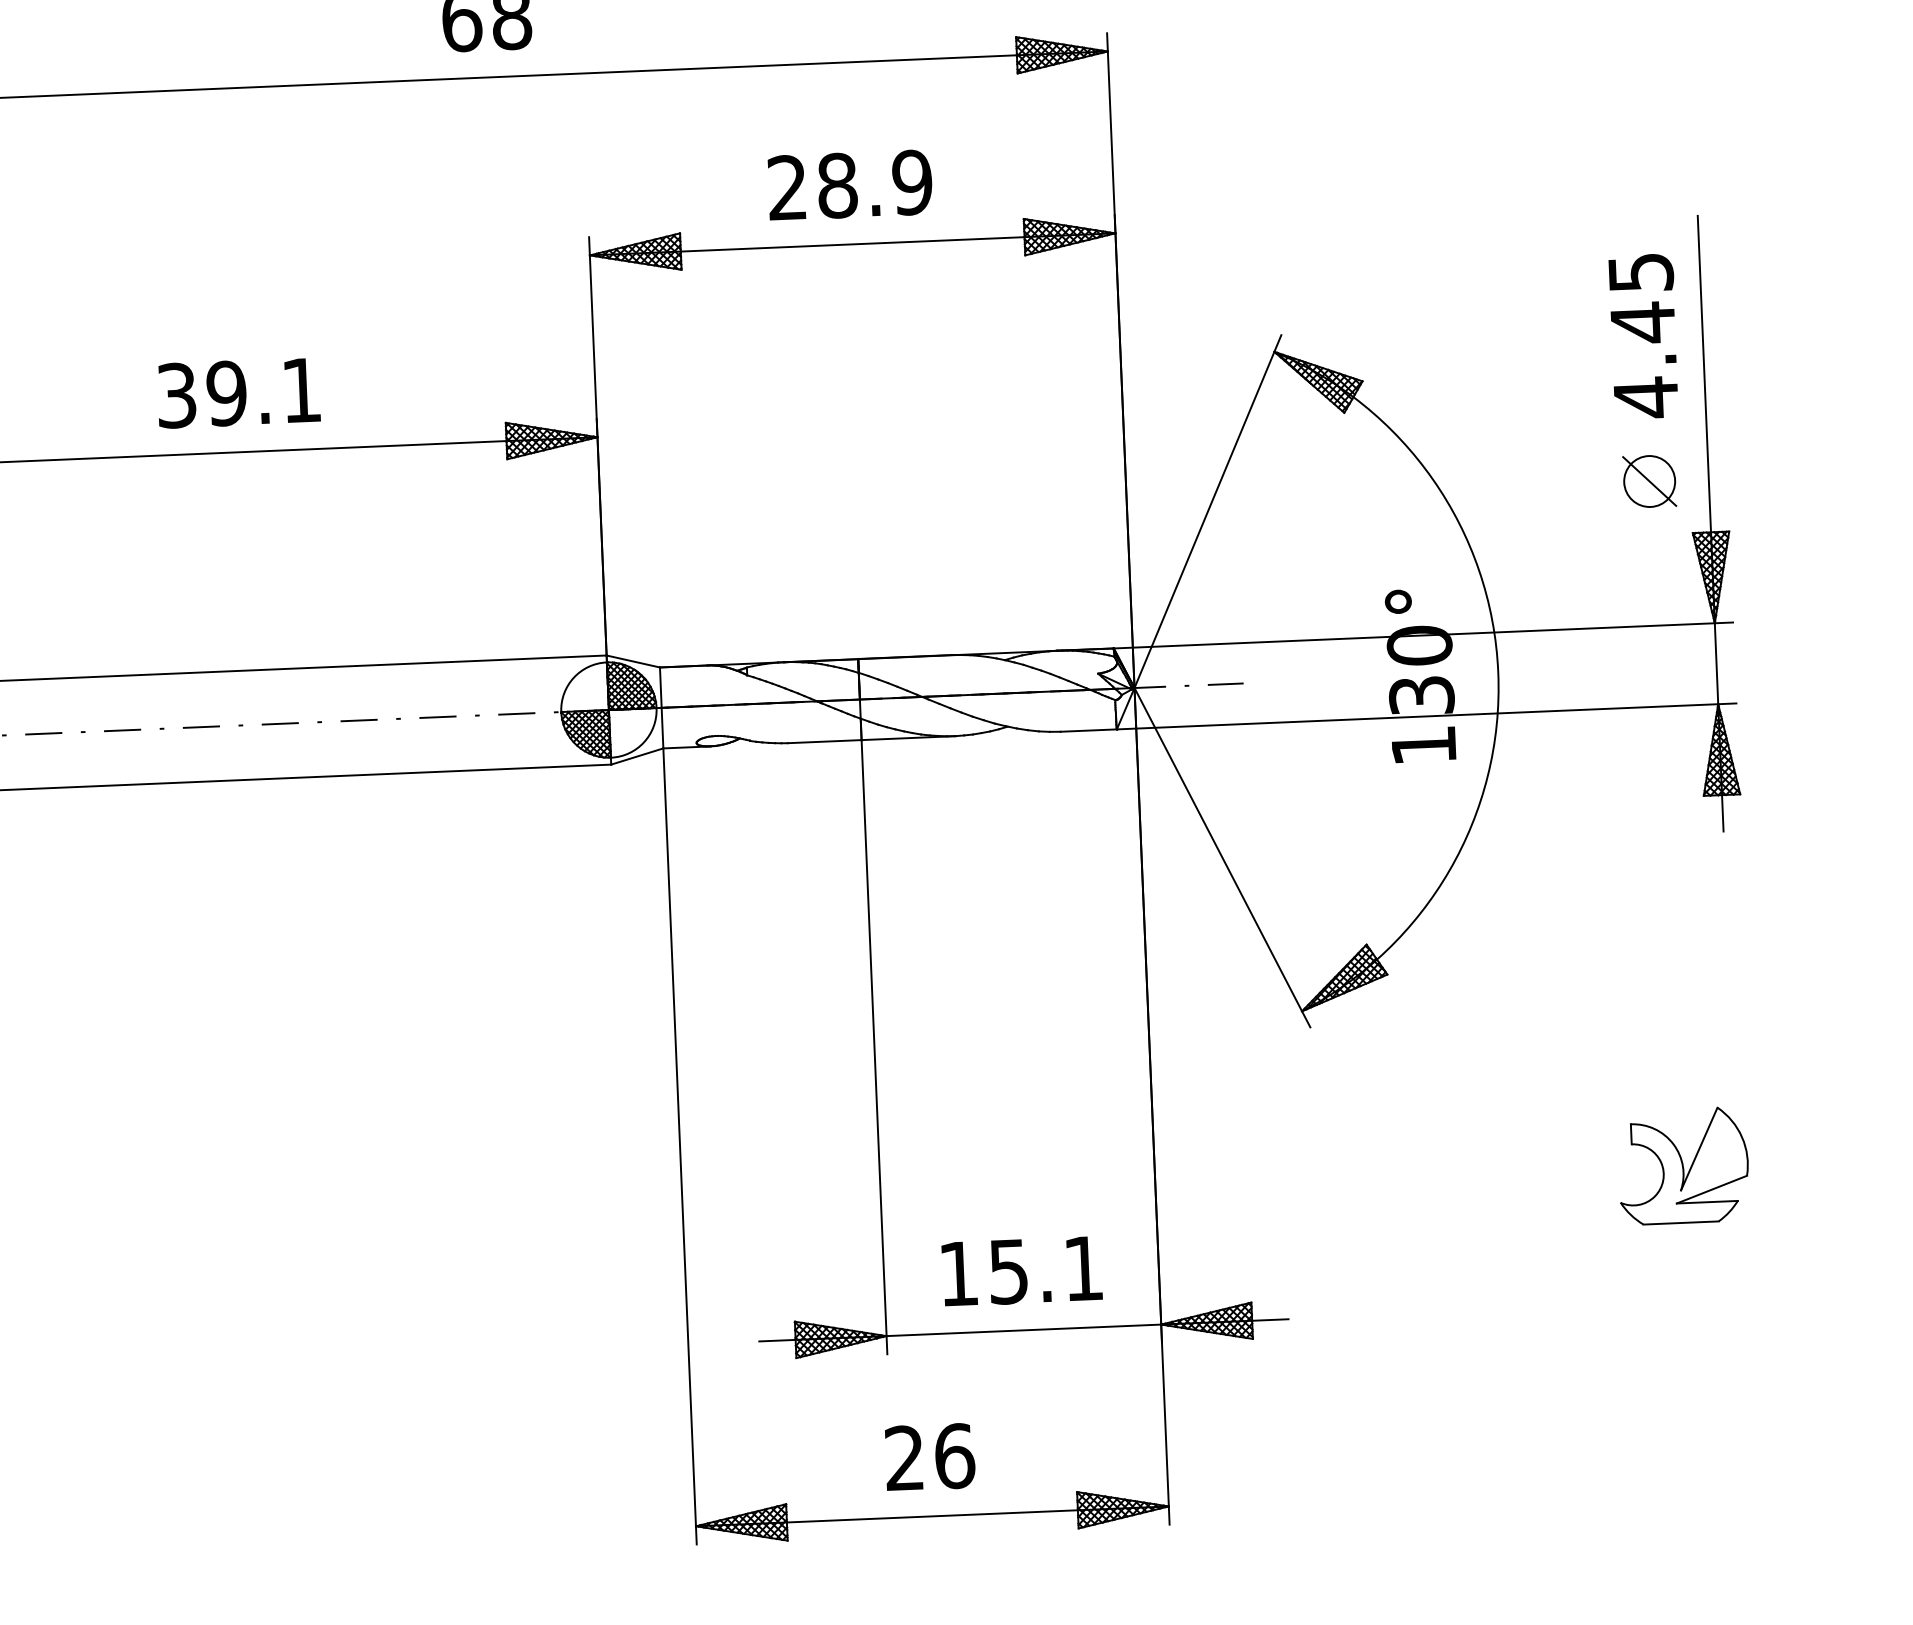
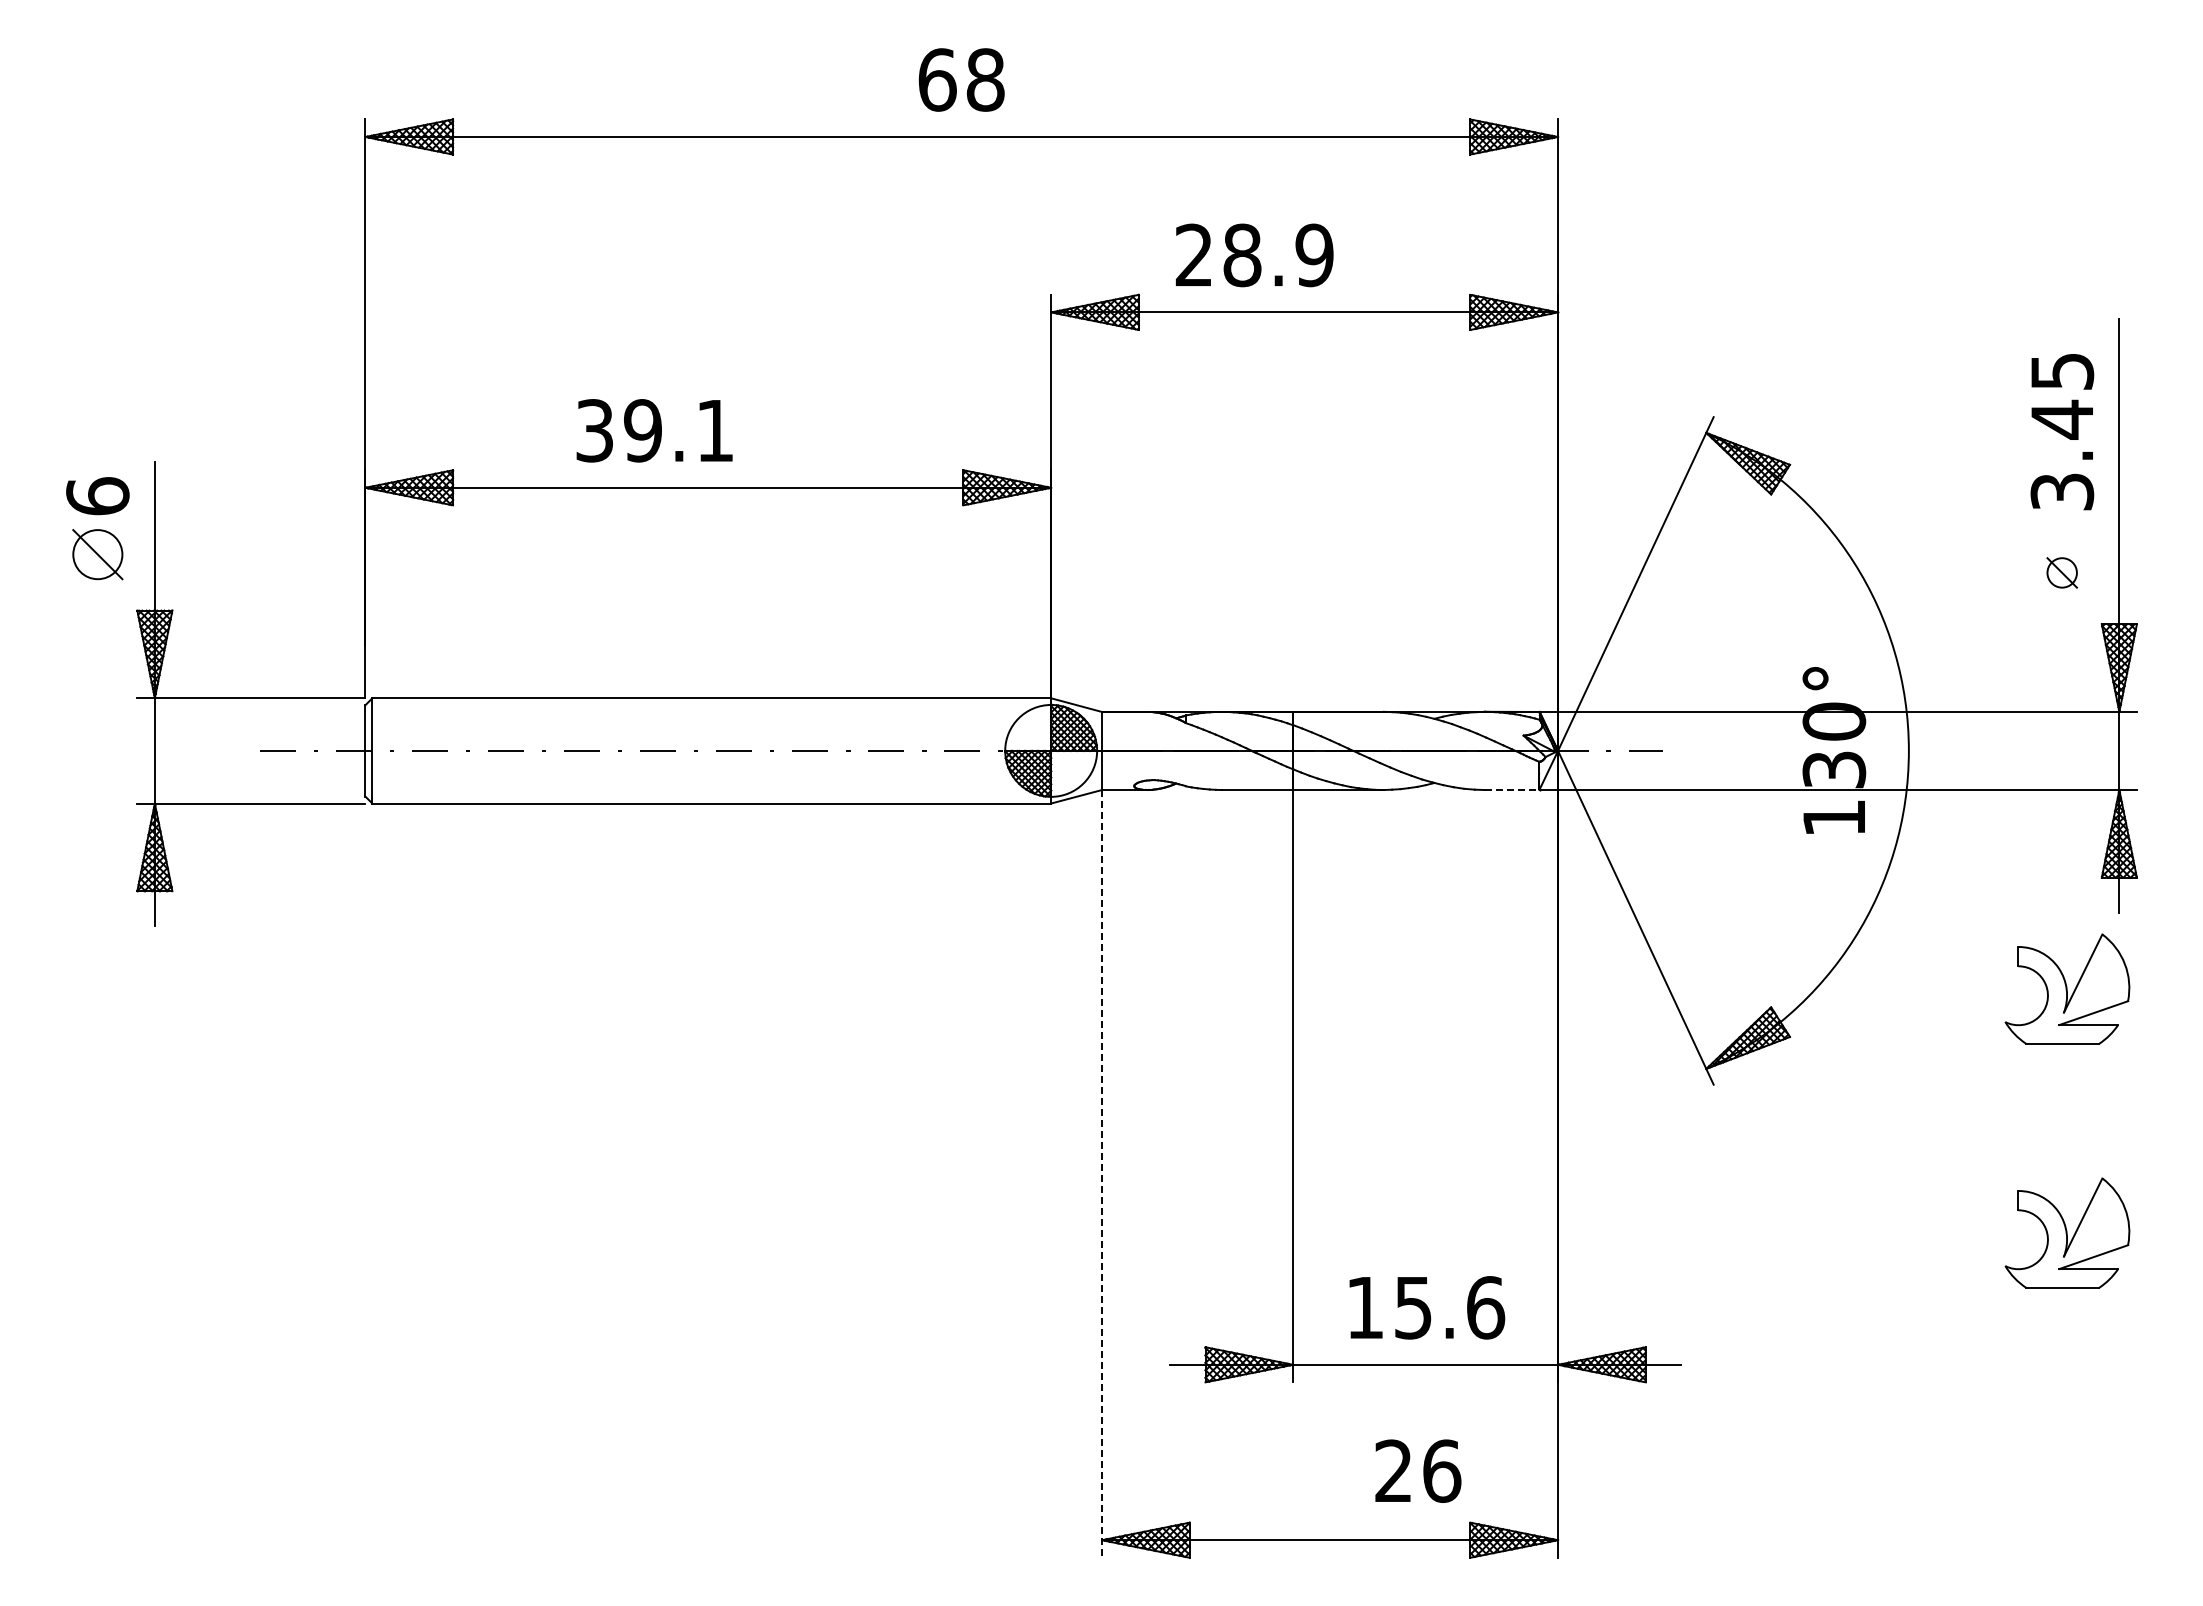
text: (850, 185) -> (1254, 255), moved
text: (238, 392) -> (654, 430), moved
text: (1646, 398) -> (2062, 492), 4.45 -> 3.45
part: (1648, 481) -> (2061, 572), size x0.6
line: (1088, 731) -> (1512, 790), solid -> dashed
part: (1673, 912) -> (2067, 988), added
line: (680, 1146) -> (1102, 1173), solid -> dashed
text: (1084, 1268) -> (1486, 1307), 15.1 -> 15.6
text: (930, 1456) -> (1418, 1470), moved

